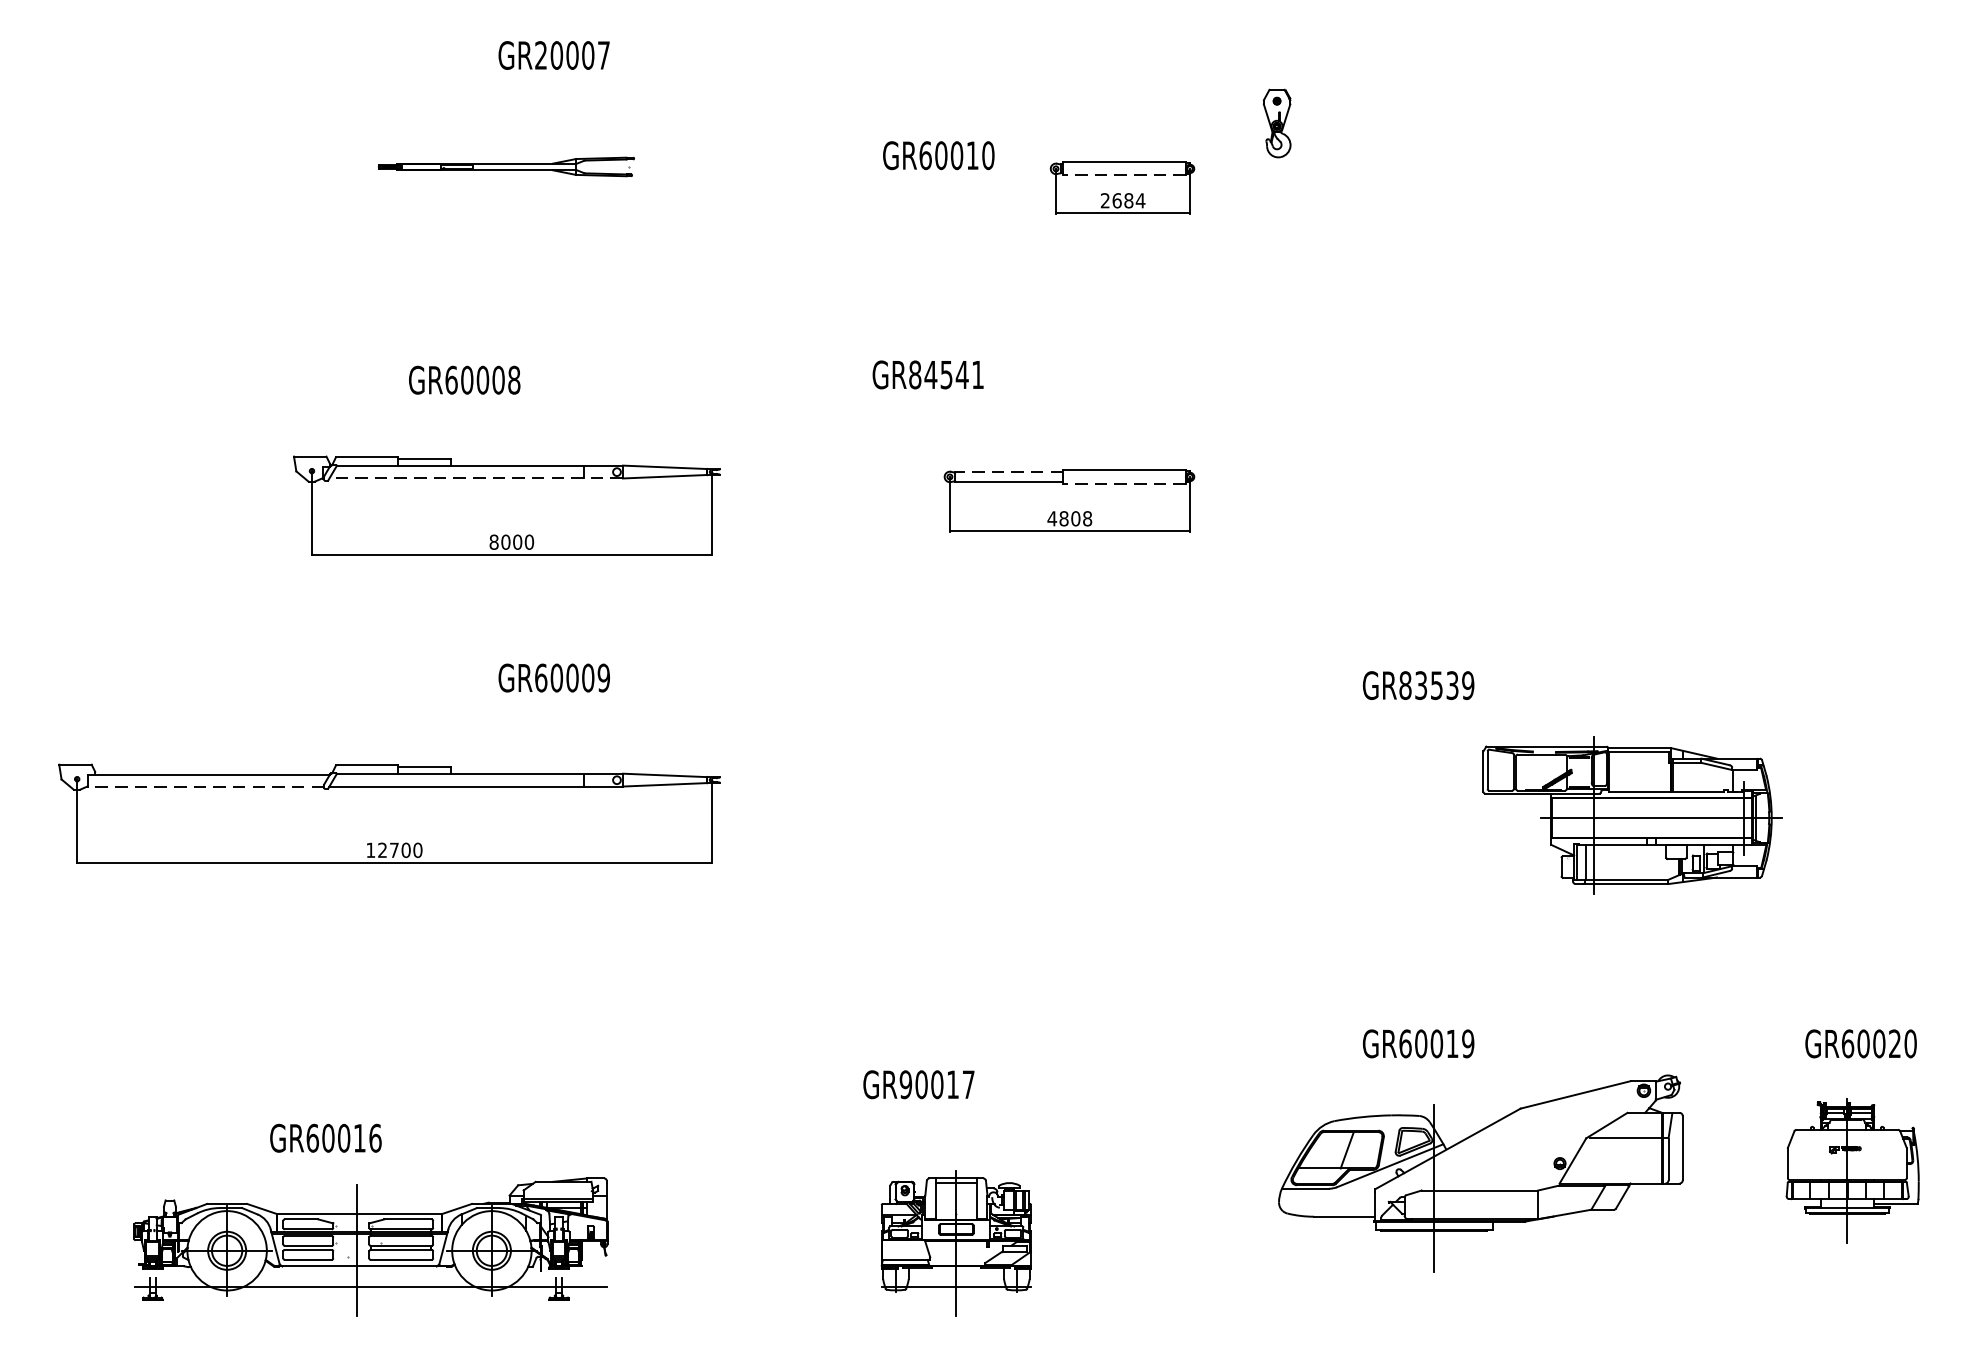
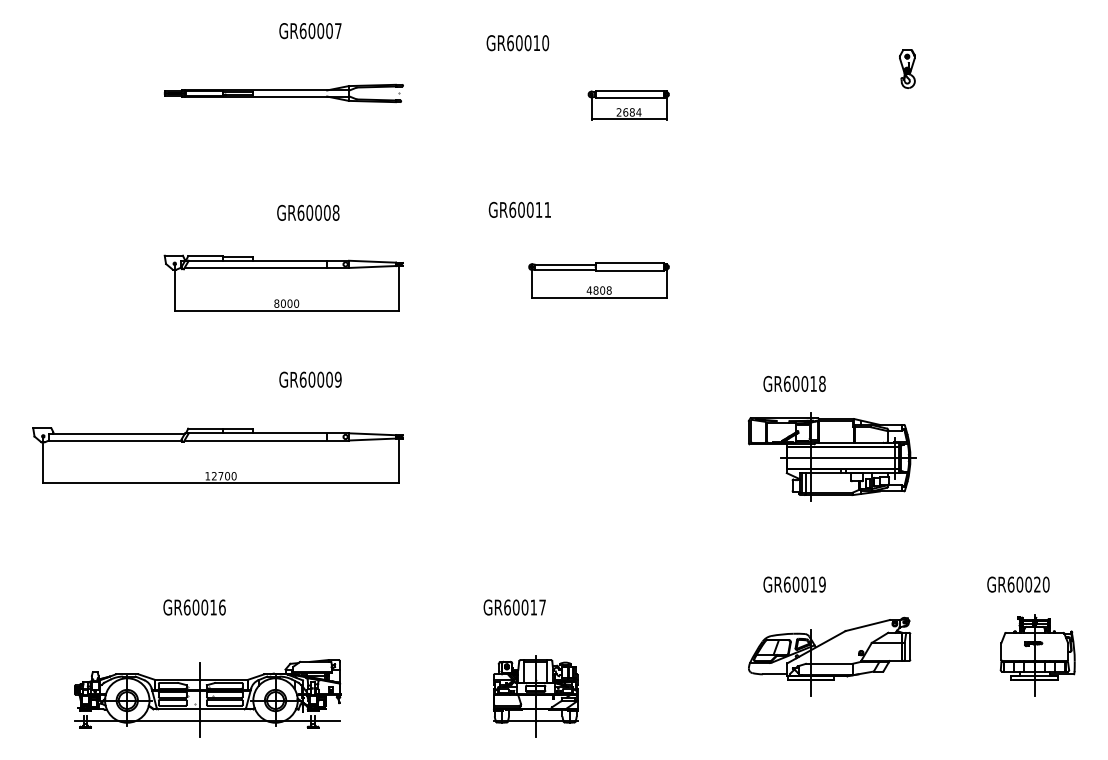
text: (539, 56) -> (302, 31), GR20007 -> GR60007
part: (1277, 122) -> (907, 68), moved
text: (938, 156) -> (517, 43), moved
part: (506, 166) -> (283, 93), size x1.67
line: (1123, 175) -> (629, 98), dashed -> solid
text: (938, 374) -> (525, 209), GR84541 -> GR60011
text: (464, 379) -> (308, 212), moved
line: (1007, 472) -> (564, 264), dashed -> solid
line: (475, 477) -> (266, 267), dashed -> solid
line: (1123, 482) -> (629, 270), dashed -> solid
text: (1436, 684) -> (804, 383), GR83539 -> GR60018
line: (204, 786) -> (114, 440), dashed -> solid
part: (1632, 815) -> (832, 456), moved
text: (1861, 1043) -> (1018, 584), moved
text: (905, 1084) -> (507, 607), GR90017 -> GR60017
text: (325, 1138) -> (194, 607), moved
part: (1480, 1172) -> (829, 656), size x0.71

